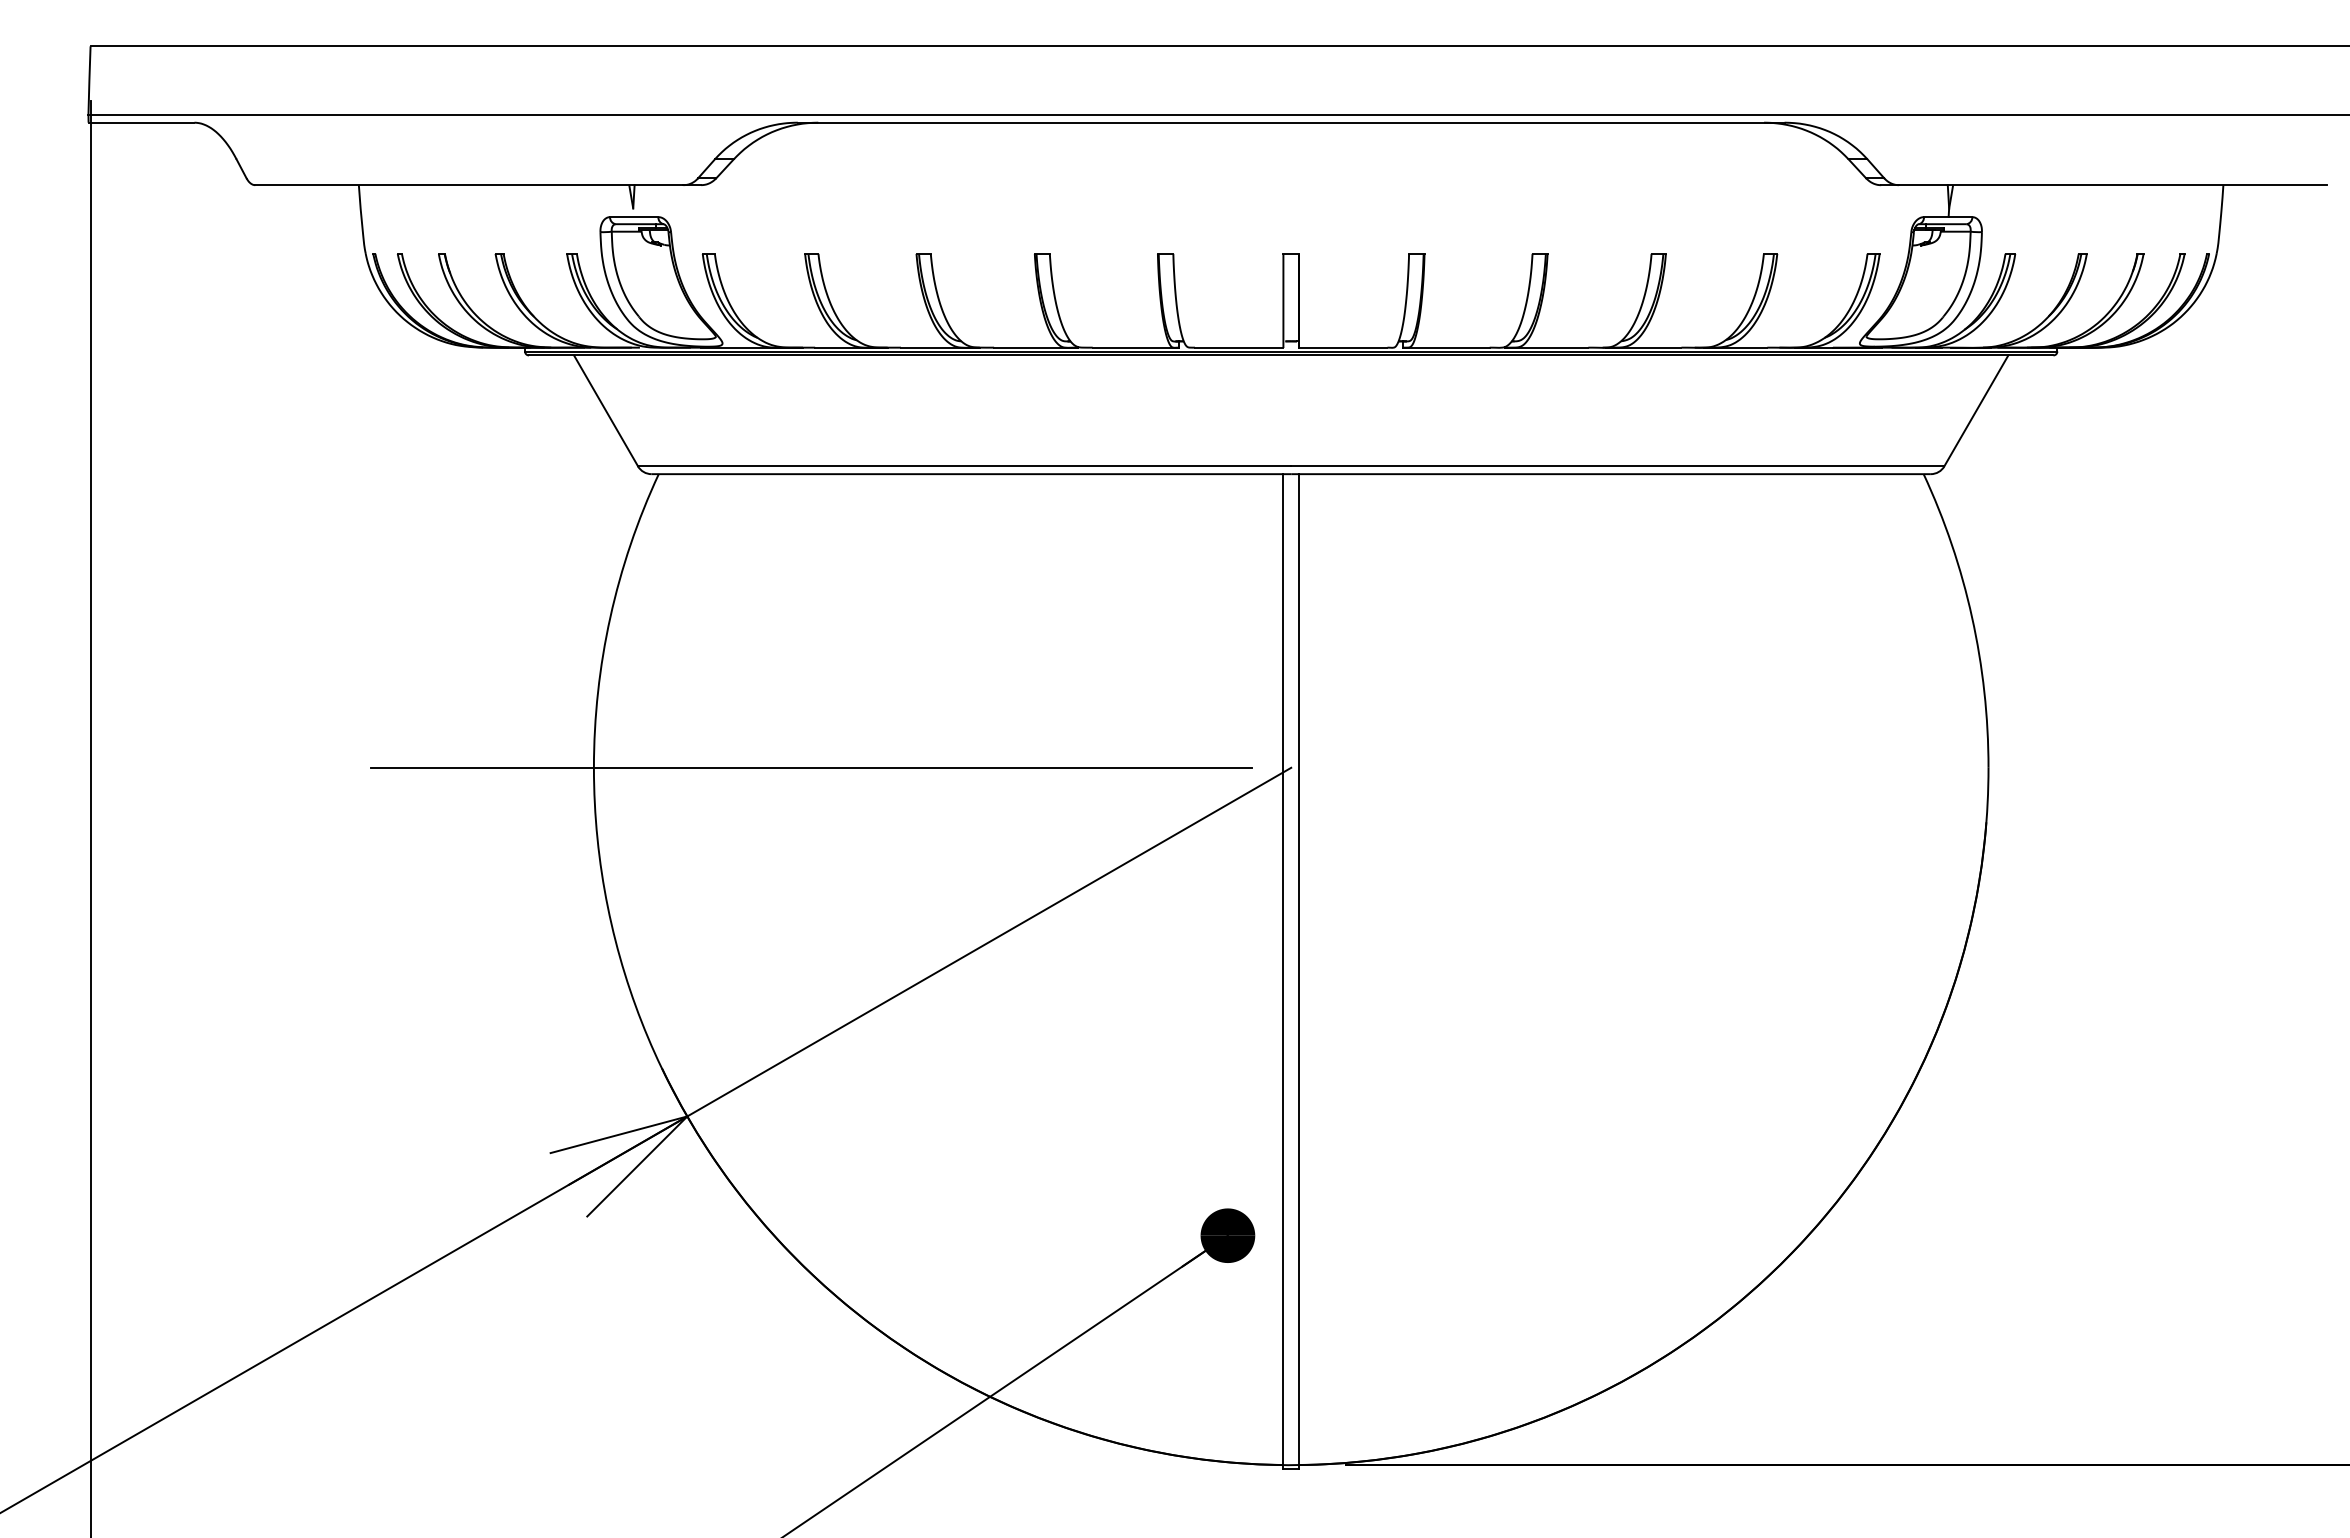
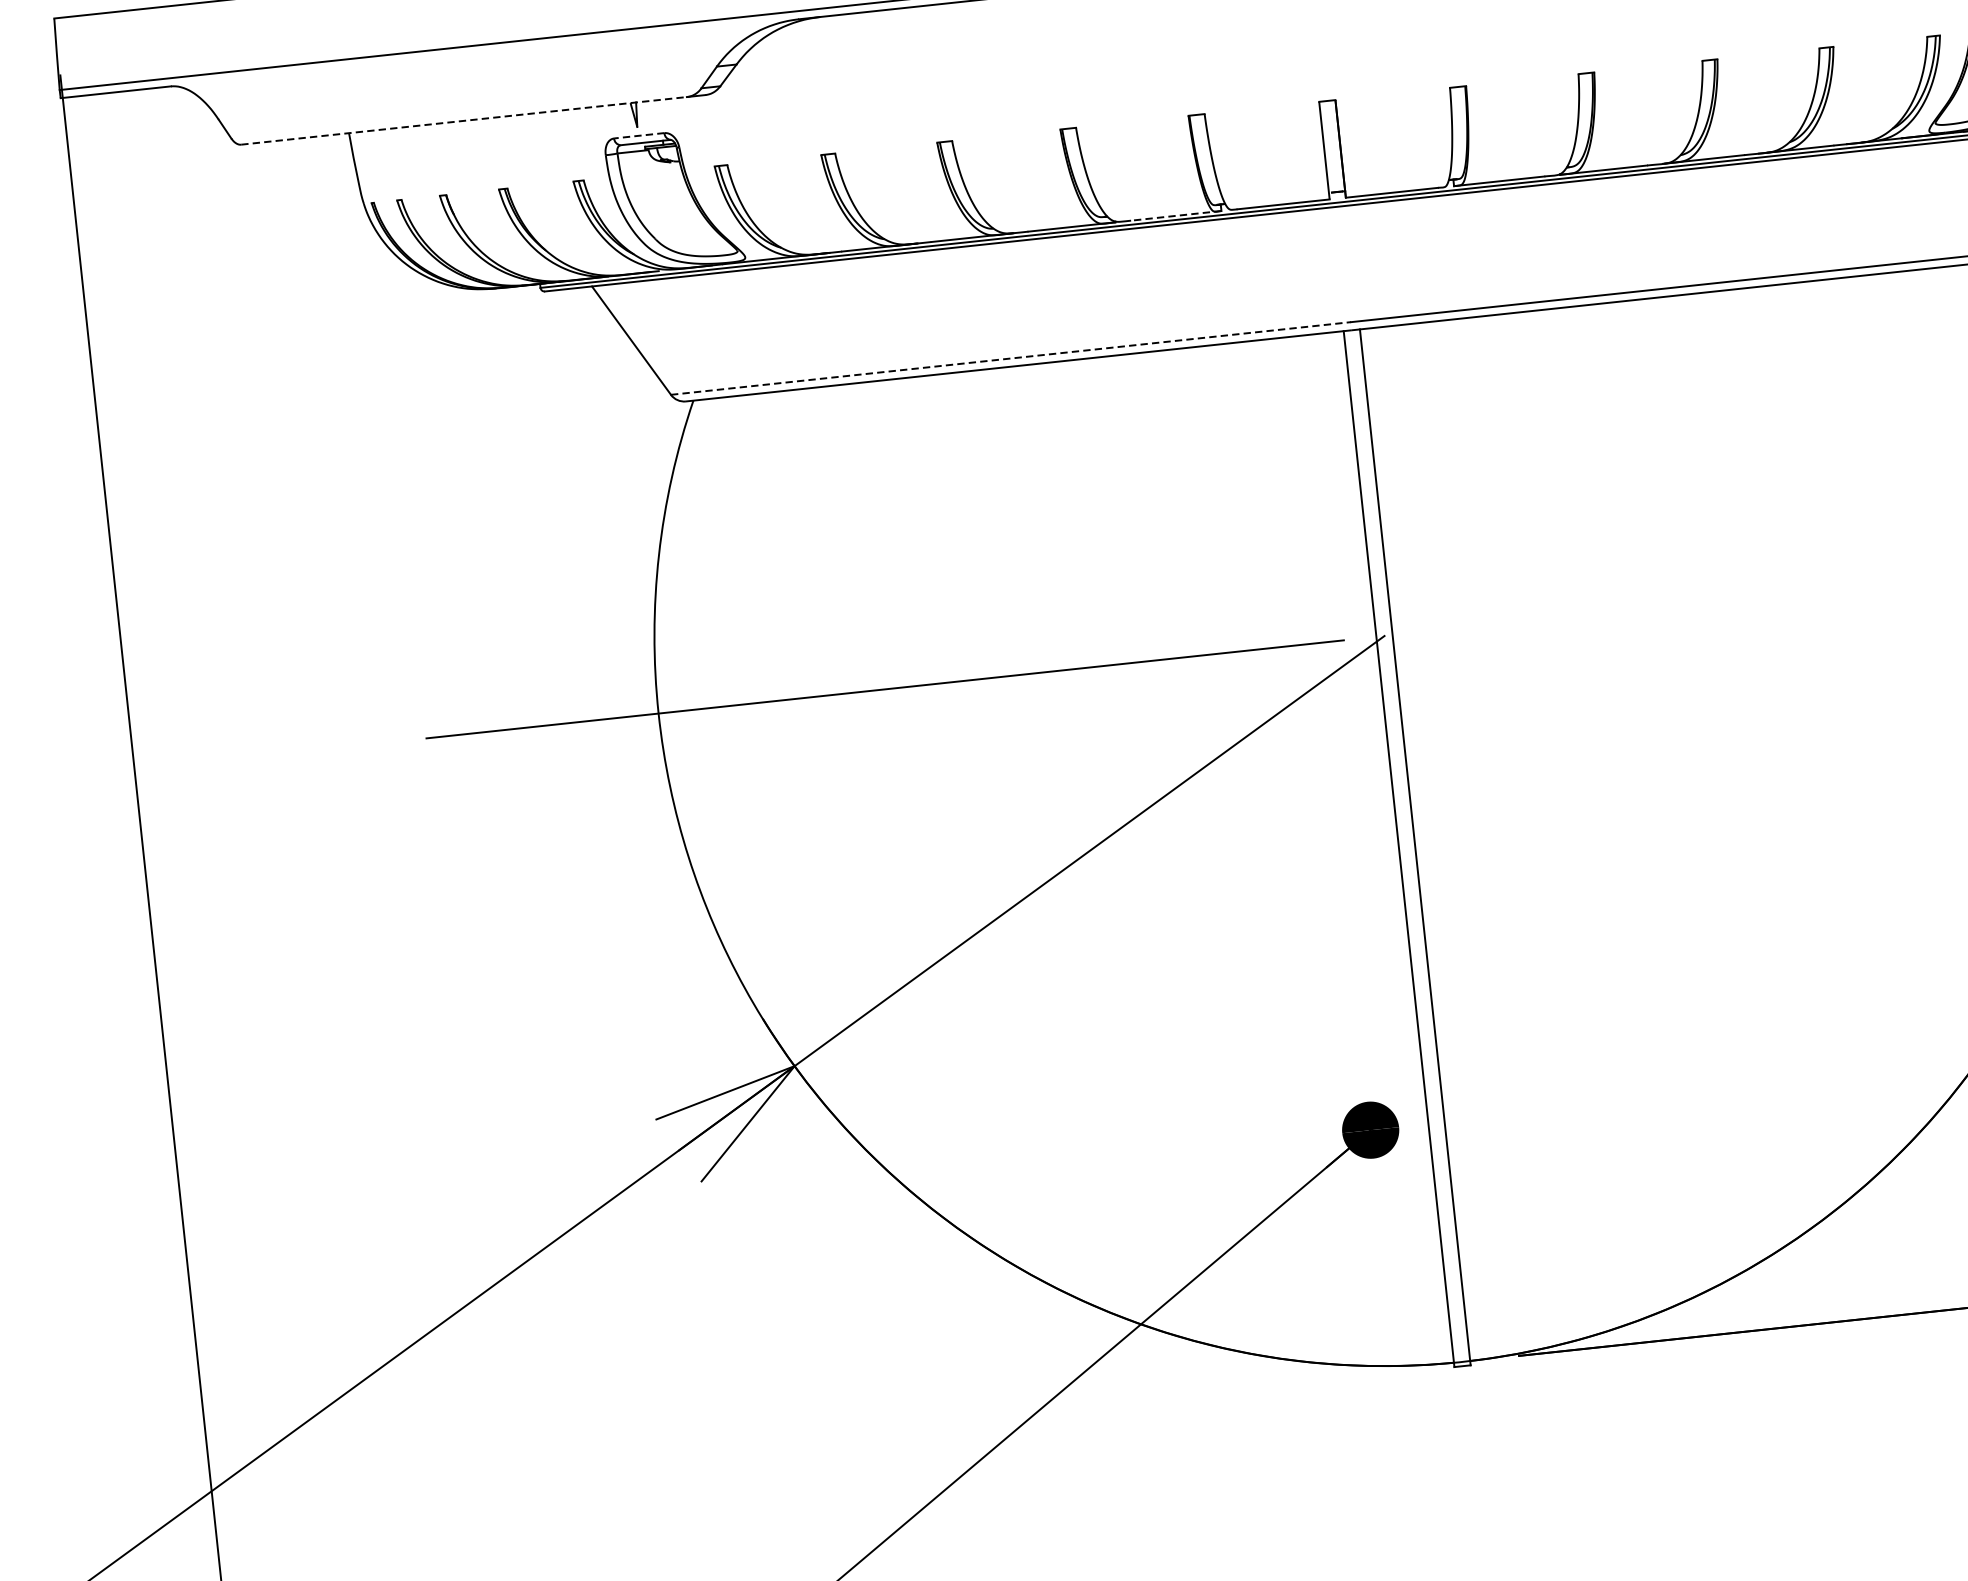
line: (469, 185) -> (464, 121), solid -> dashed
line: (633, 217) -> (638, 136), solid -> dashed
line: (1135, 347) -> (1175, 215), solid -> dashed
line: (964, 466) -> (1010, 358), solid -> dashed

